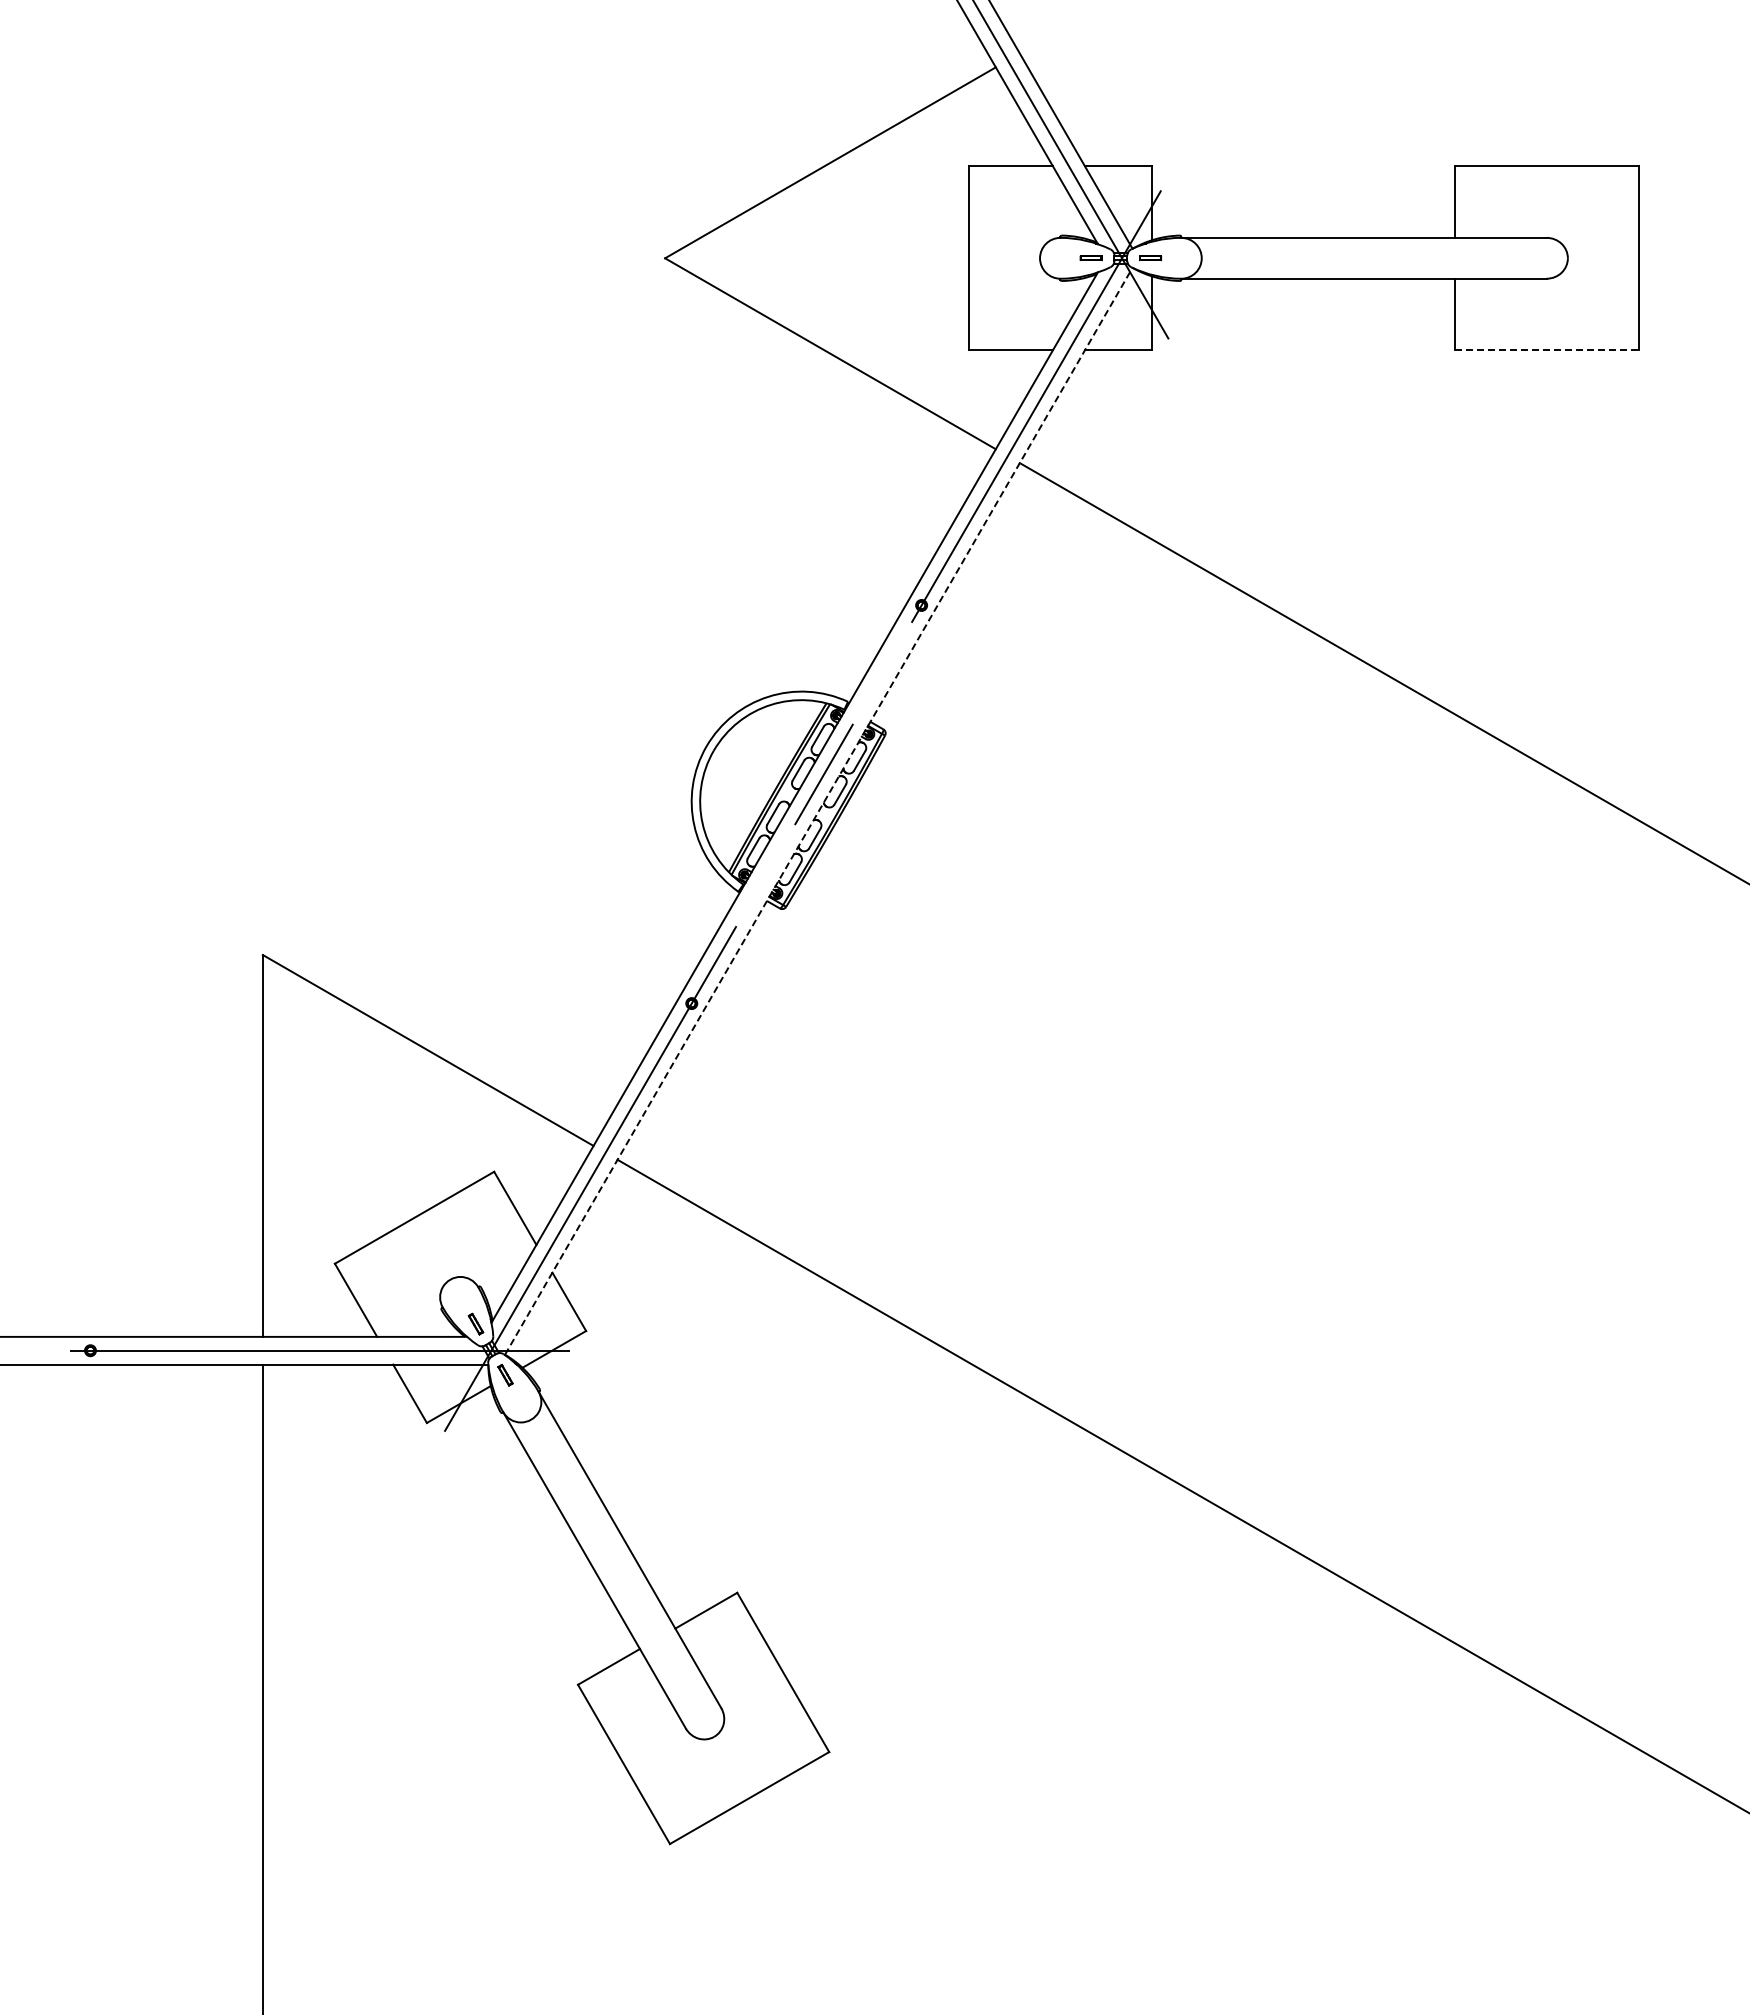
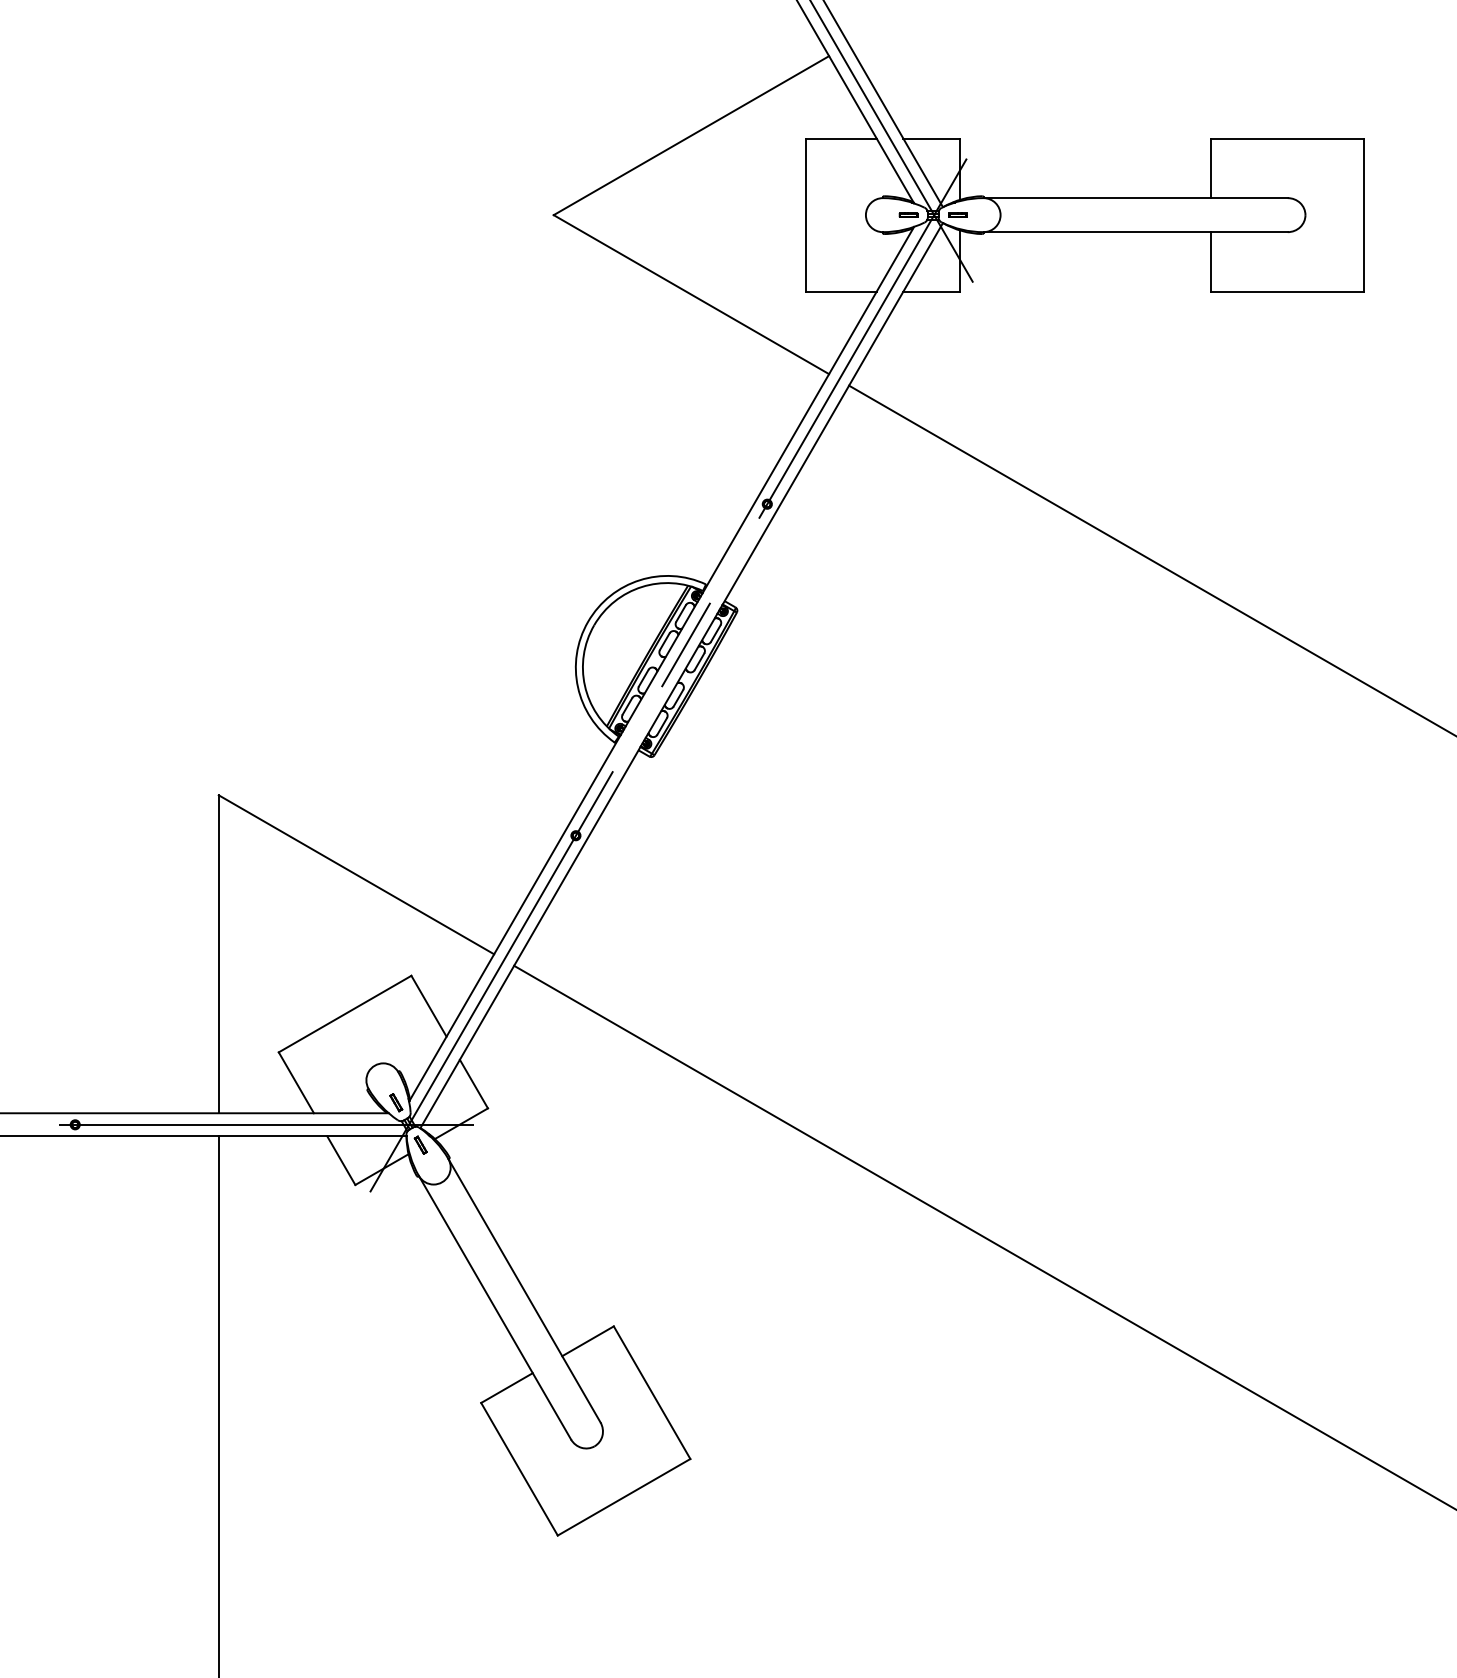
line: (1546, 350) -> (1287, 291), dashed -> solid
line: (819, 810) -> (682, 674), dashed -> solid

